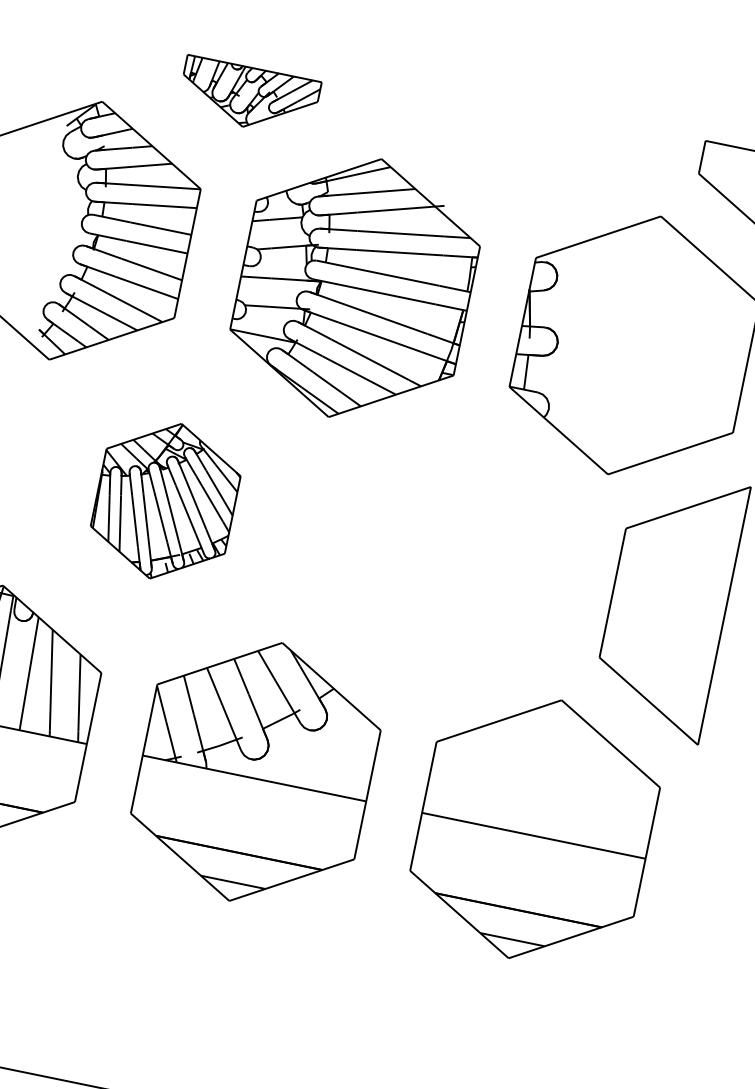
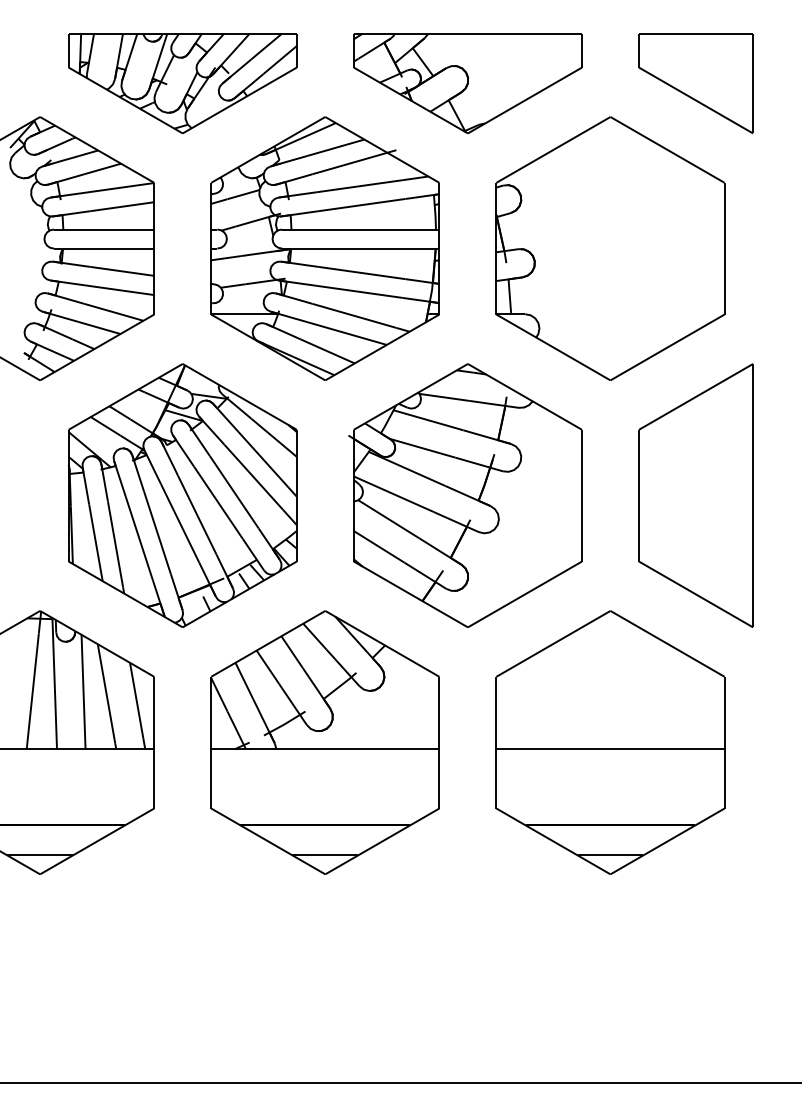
part: (248, 97) -> (182, 83), size x1.67
part: (527, 154) -> (467, 83), added
part: (165, 501) -> (182, 495), size x1.67
part: (442, 558) -> (465, 495), added

